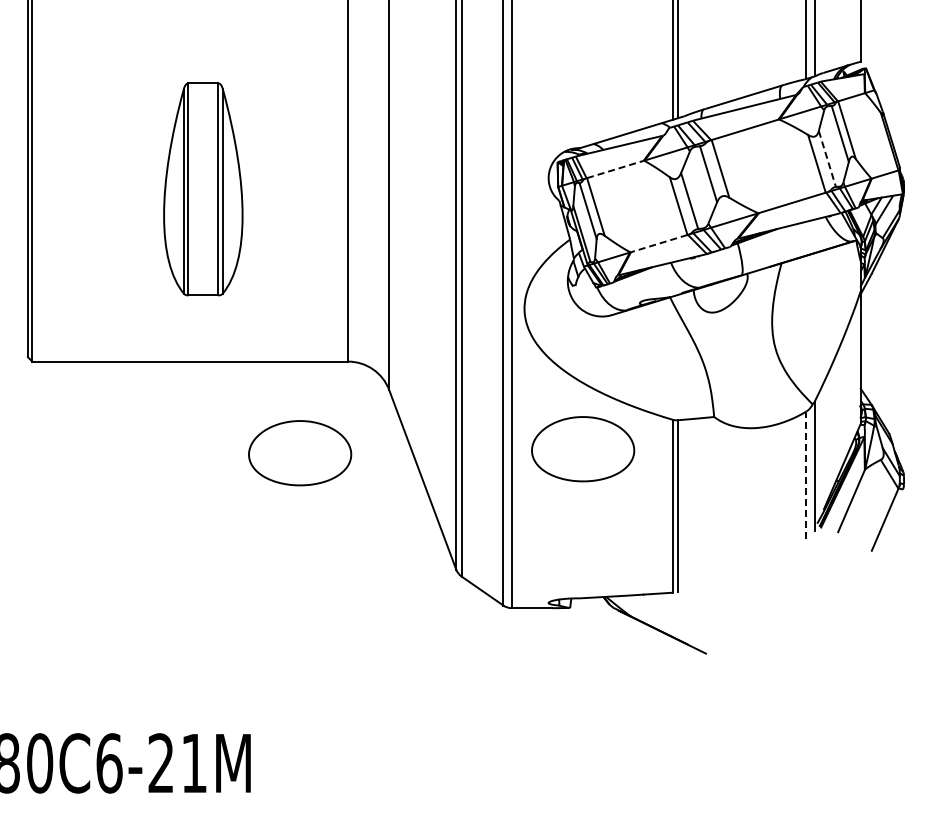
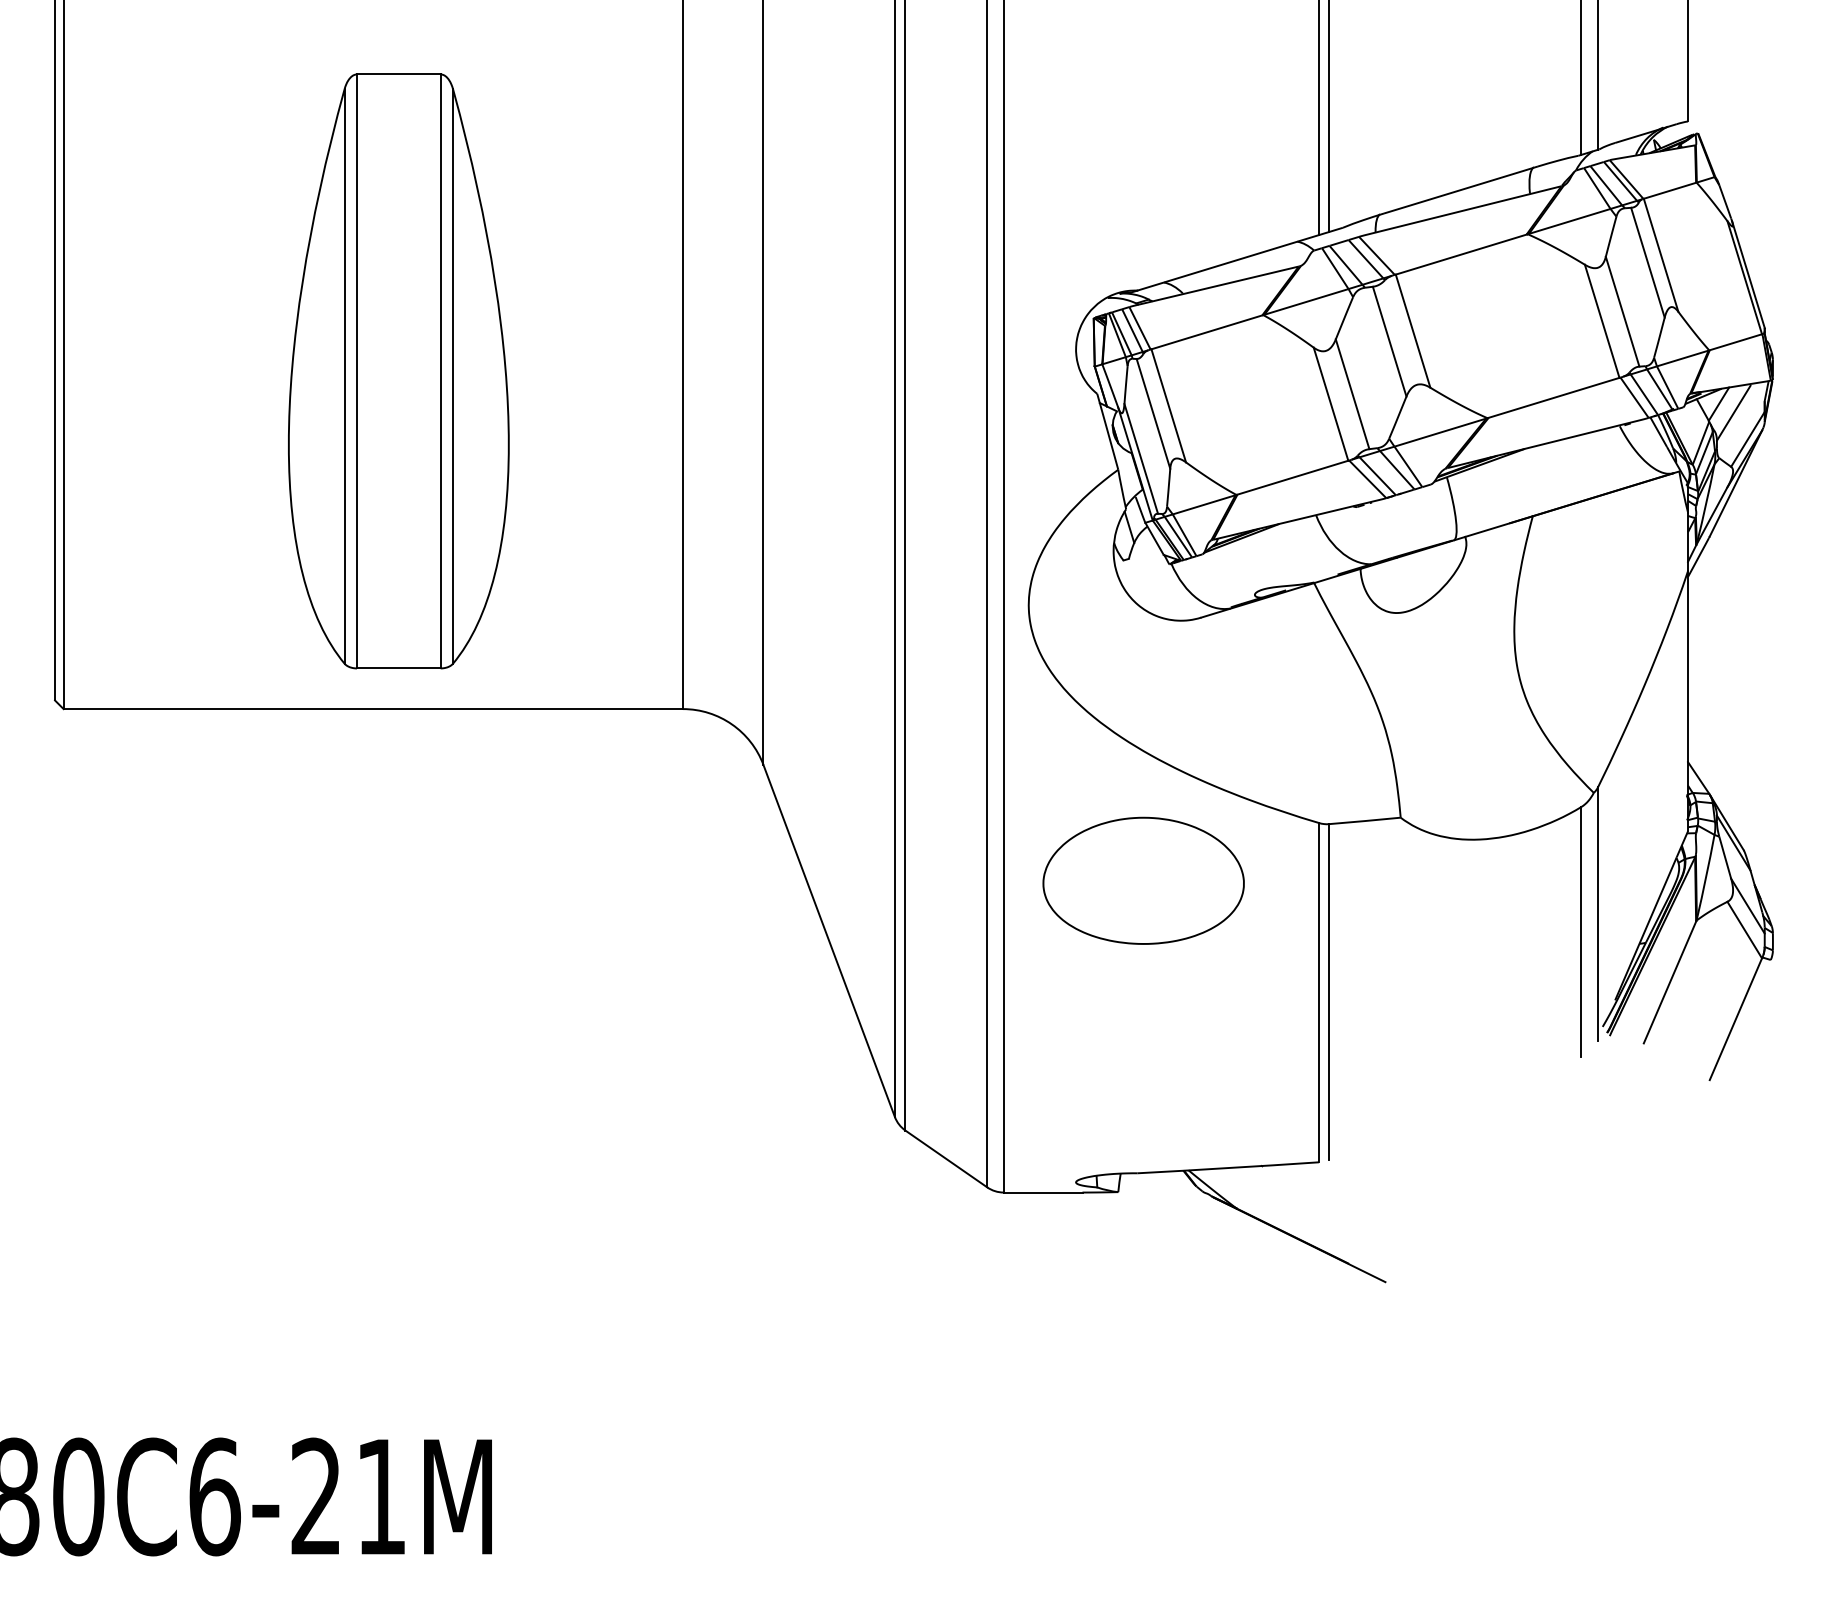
line: (827, 159) -> (1622, 312), dashed -> solid
line: (615, 169) -> (1207, 332), dashed -> solid
part: (203, 189) -> (399, 371), size x1.43
line: (659, 243) -> (1293, 477), dashed -> solid
part: (300, 453) -> (589, 889), removed
line: (806, 475) -> (1581, 932), dashed -> solid

